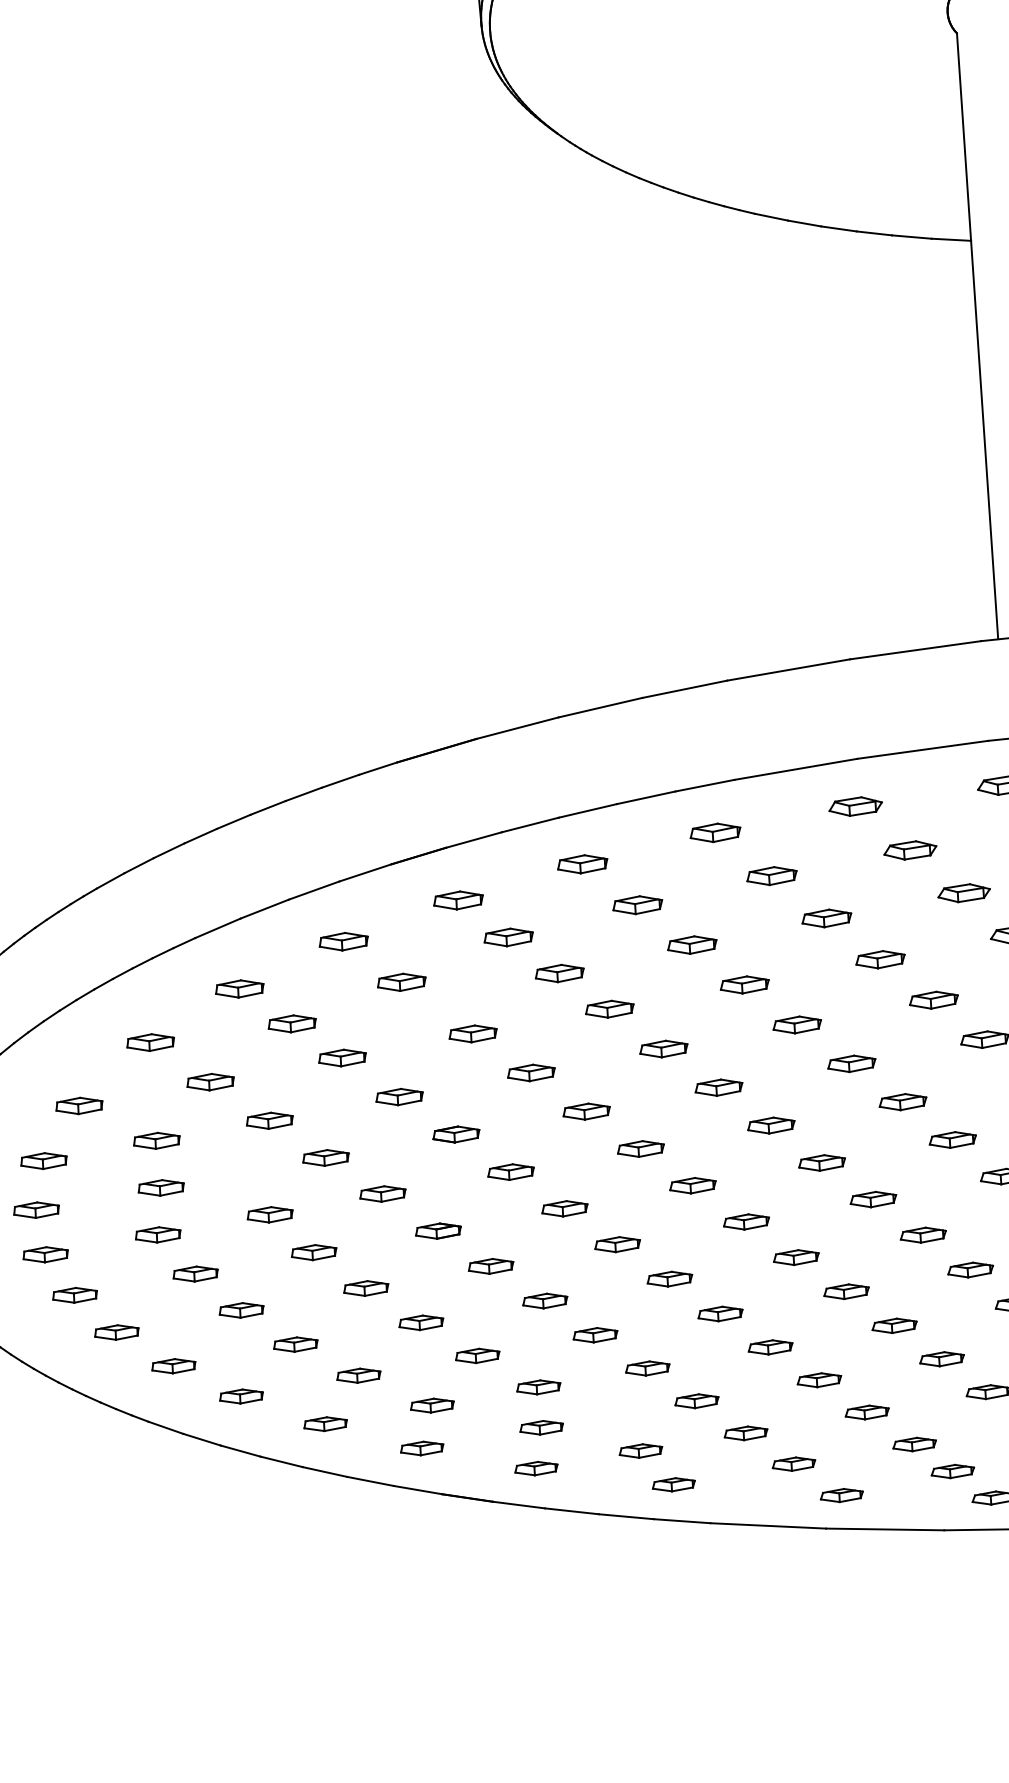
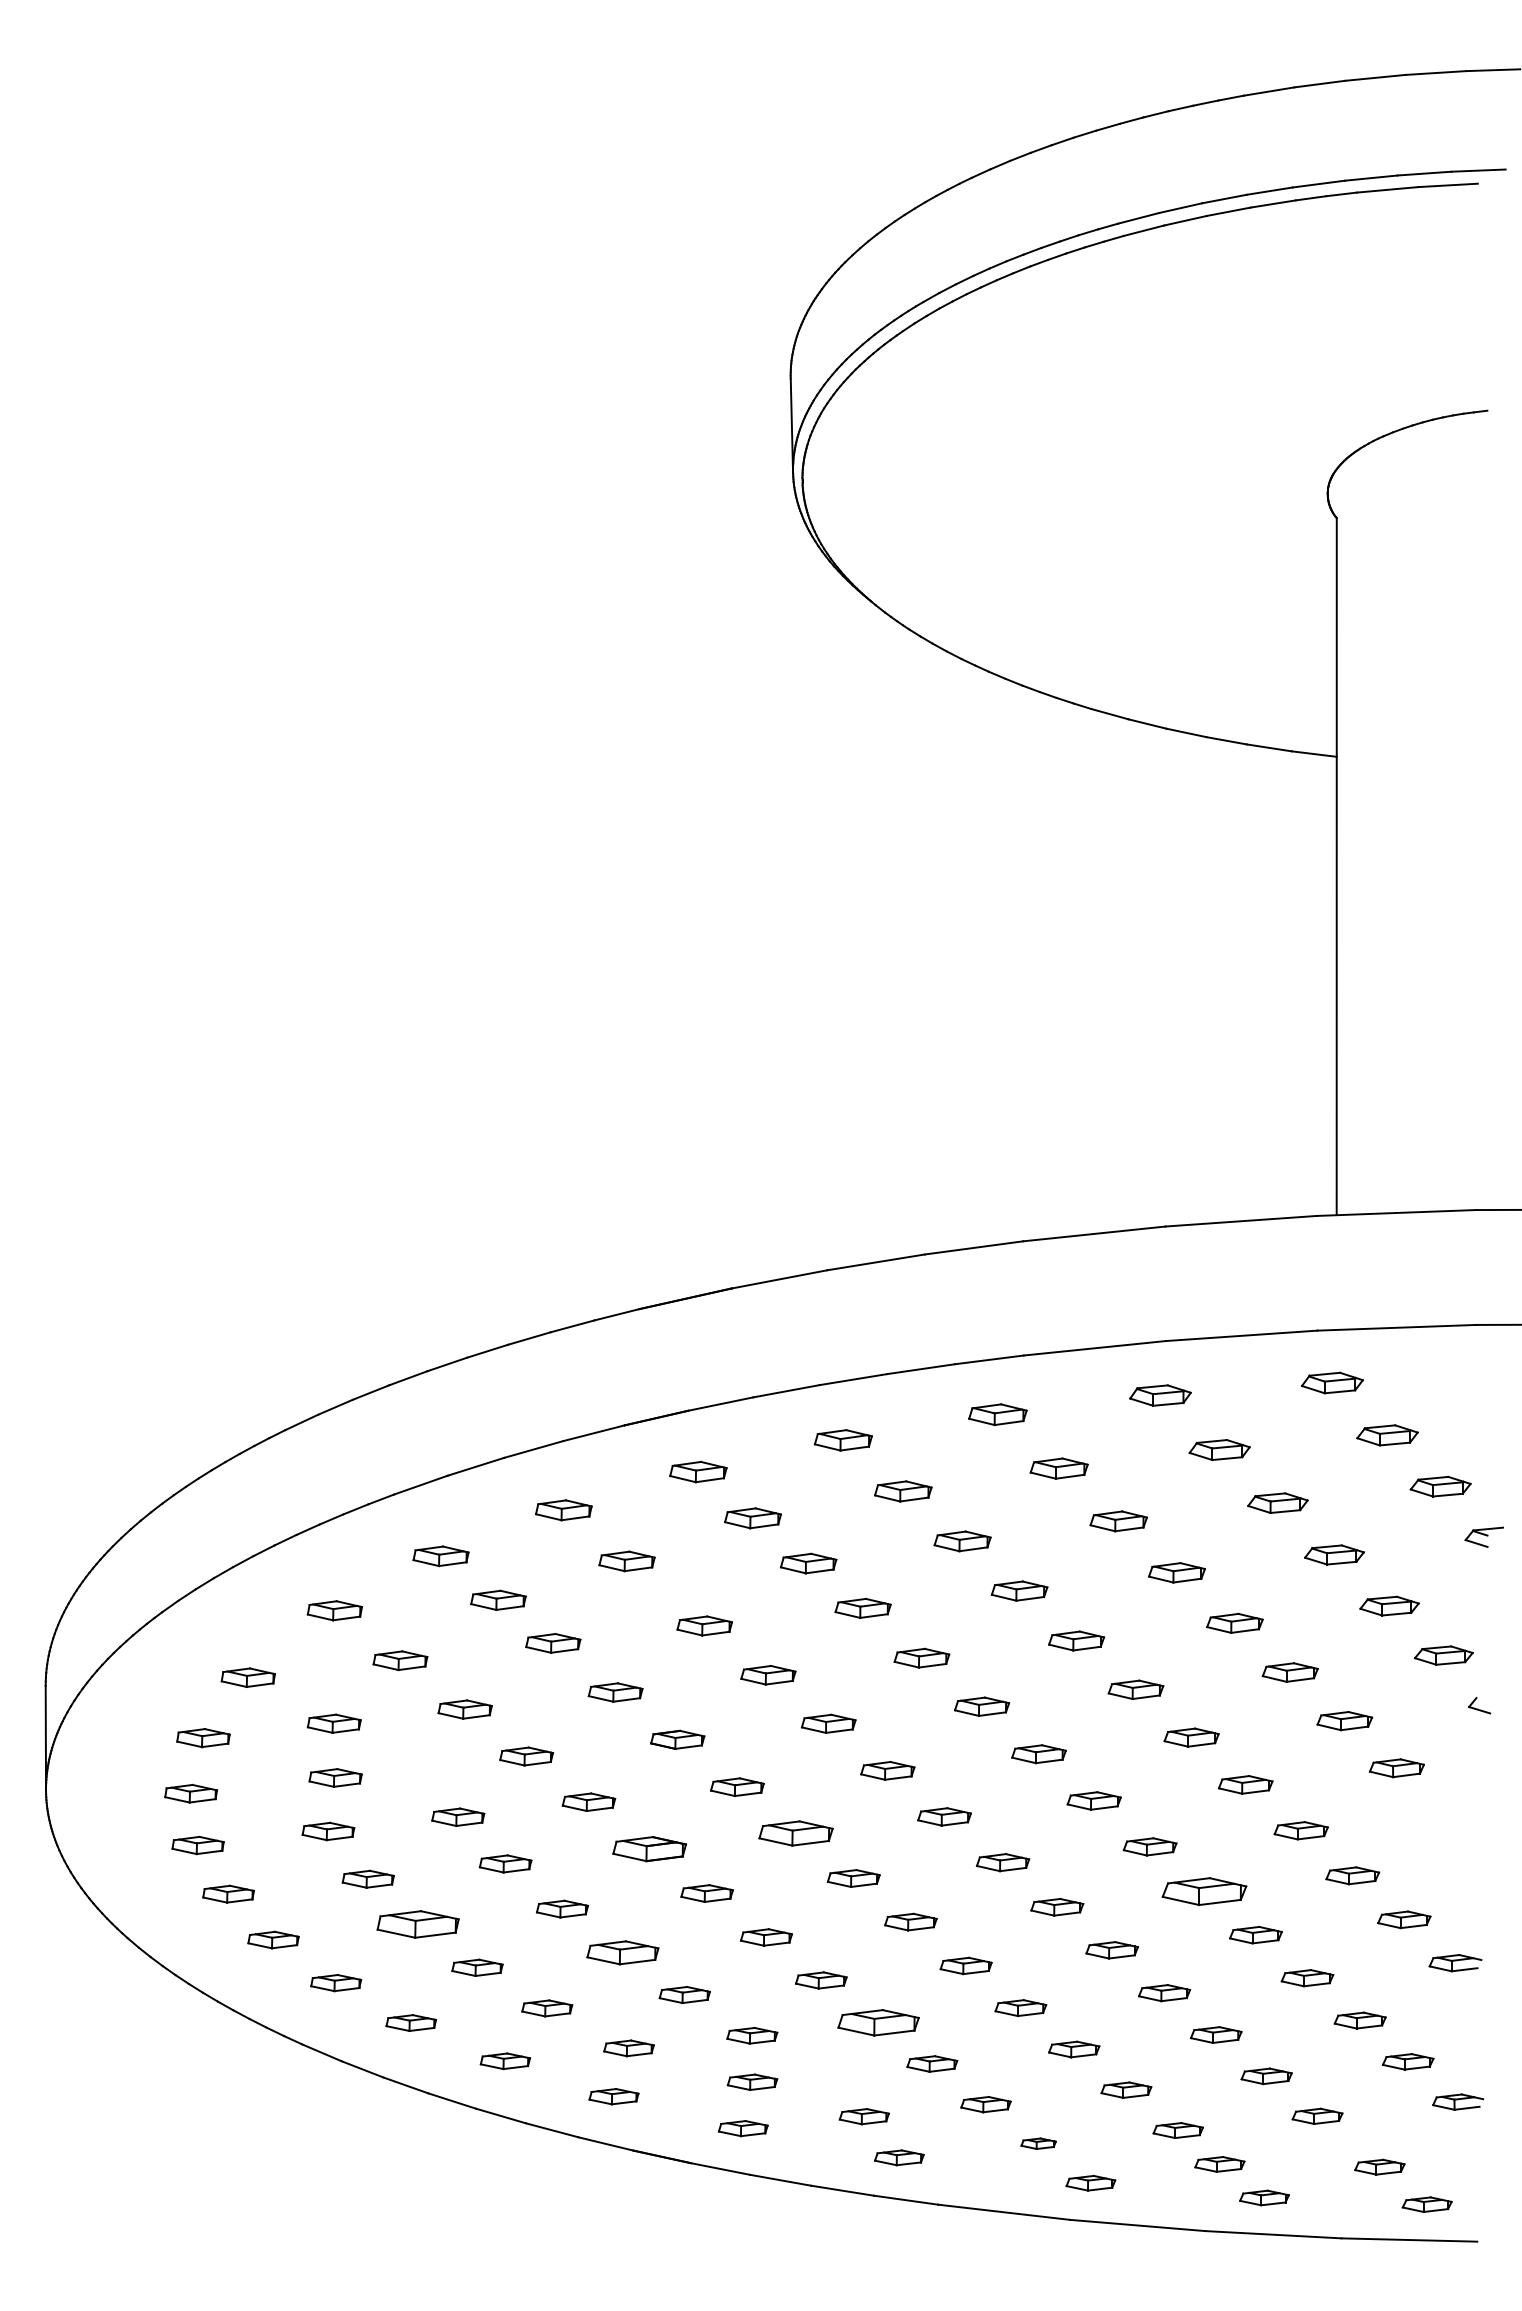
part: (565, 1208) -> (796, 1832), size x1.4
part: (438, 1230) -> (649, 1848), size x1.4
part: (923, 1235) -> (1204, 1891), size x1.6
part: (241, 1310) -> (417, 1924), size x1.6
part: (420, 1322) -> (622, 1952), size x1.4
part: (647, 1368) -> (878, 2022), size x1.6
part: (793, 1464) -> (1038, 2143), size x0.7

